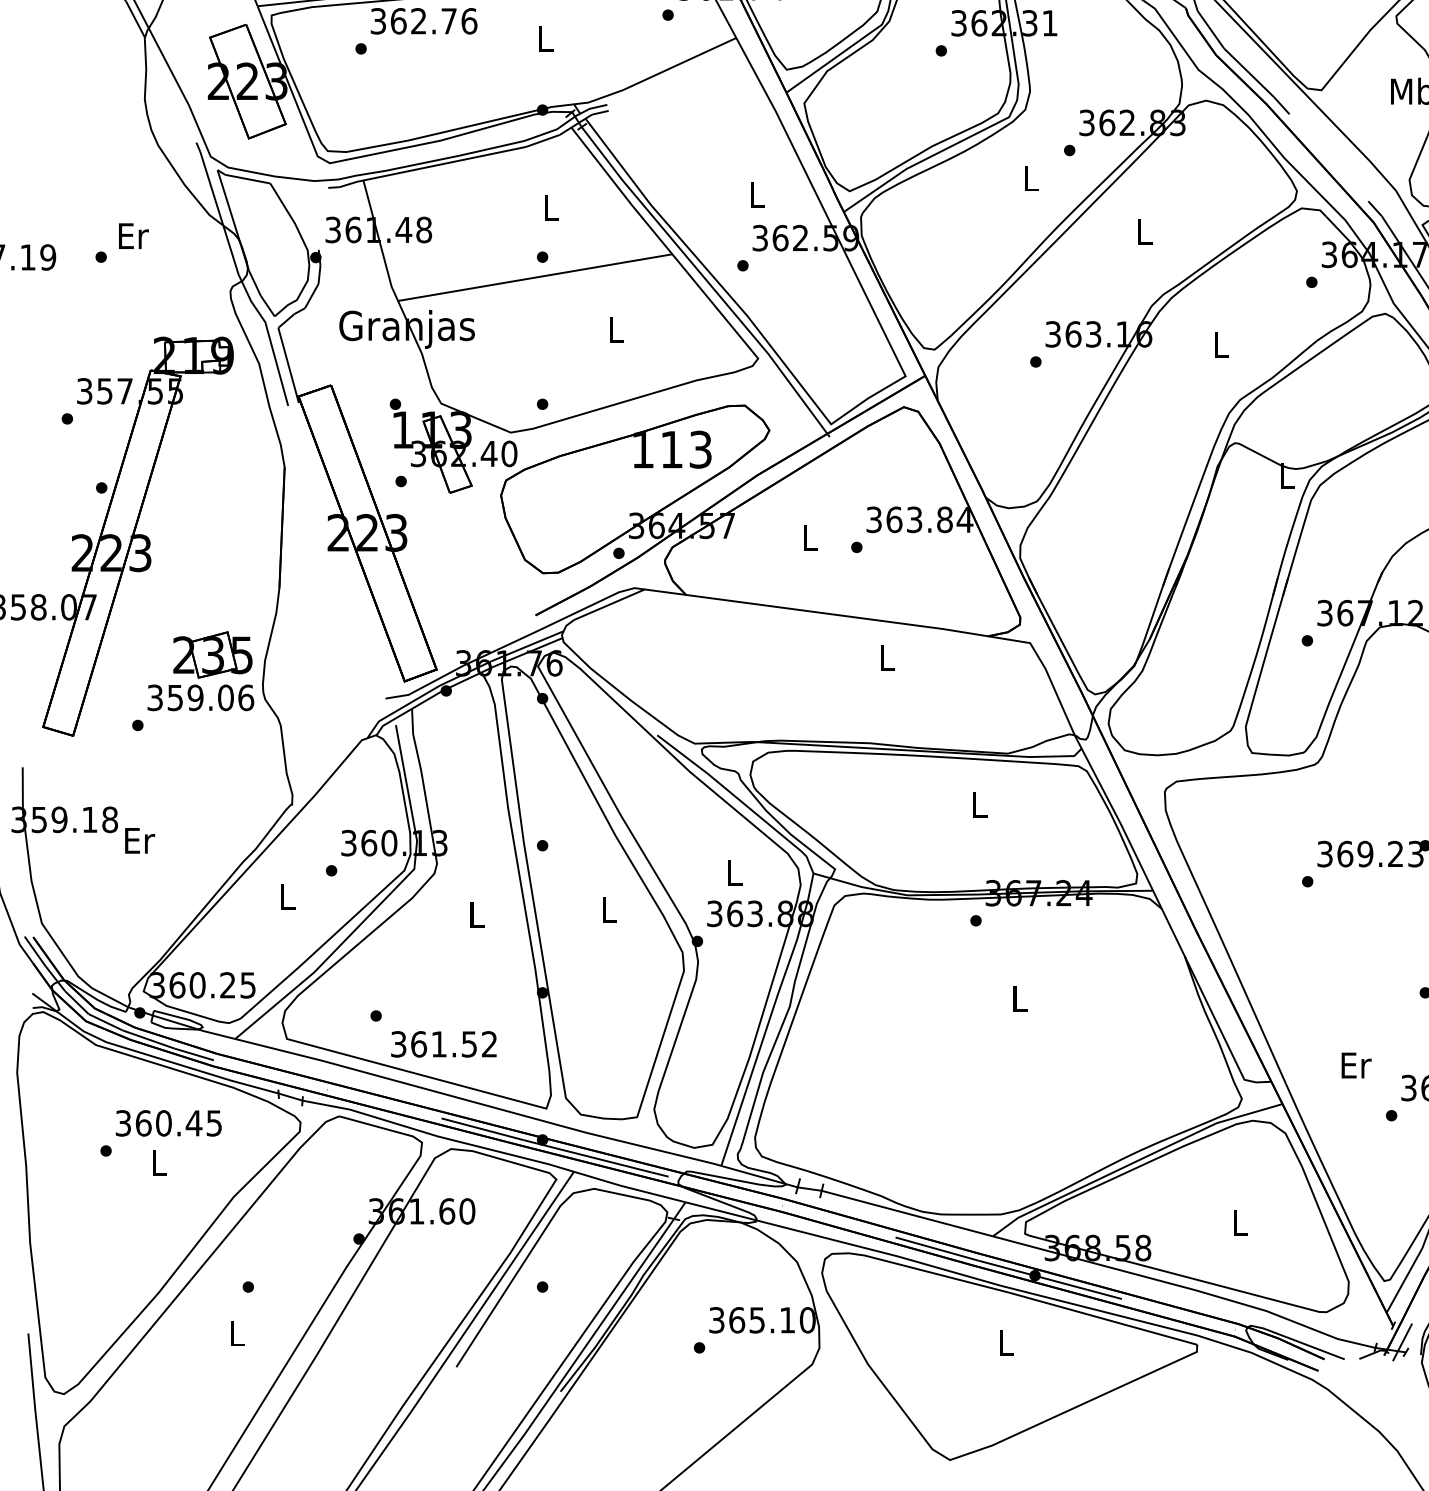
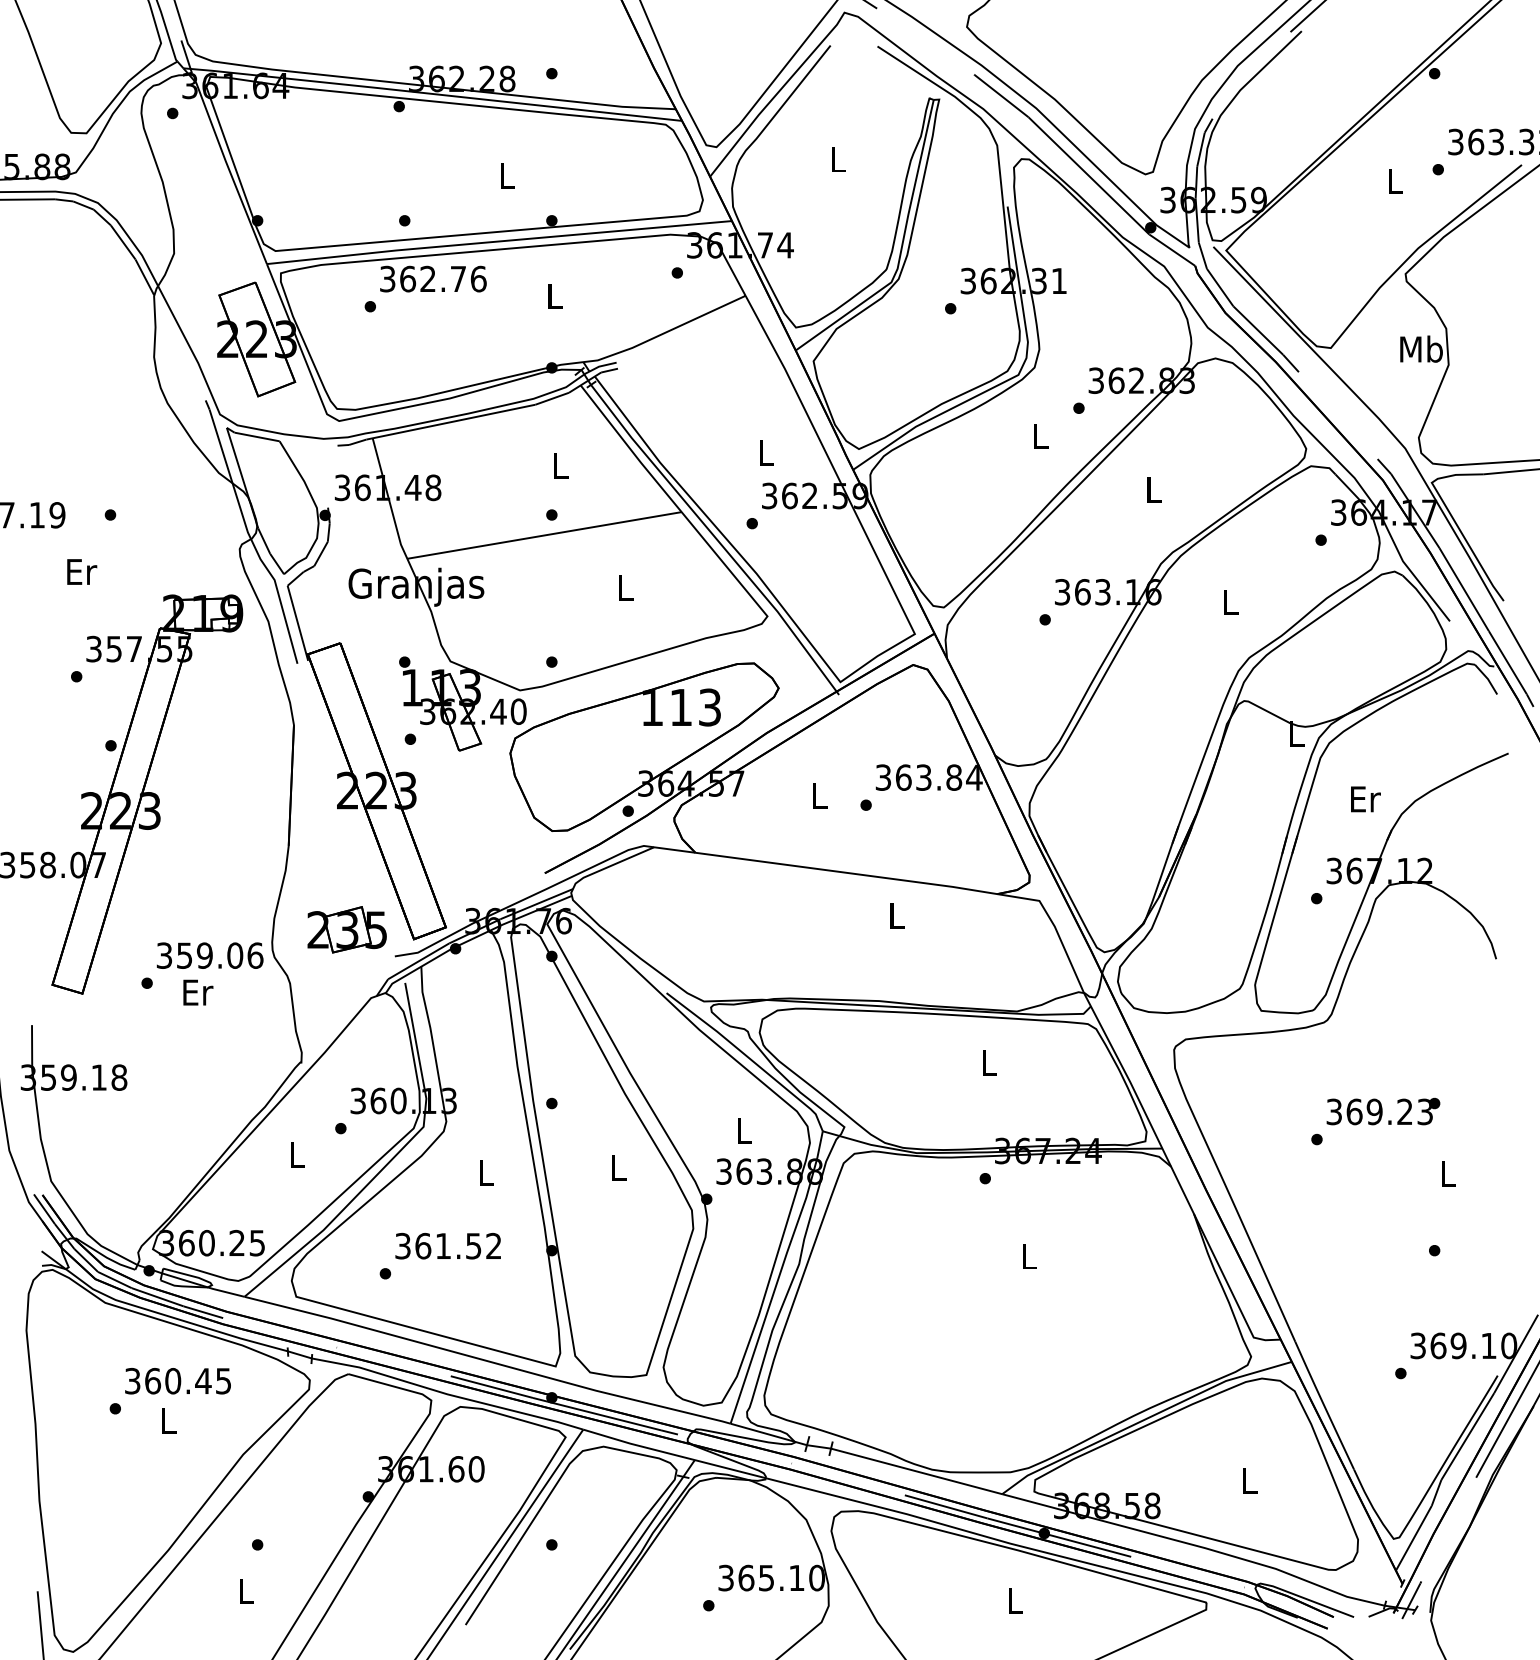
text: (134, 235) -> (82, 571), moved
part: (212, 654) -> (346, 929), moved
text: (140, 840) -> (198, 992), moved
text: (443, 1043) -> (447, 1245), moved
text: (1356, 1065) -> (1365, 799), moved

